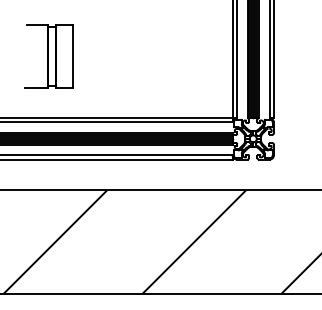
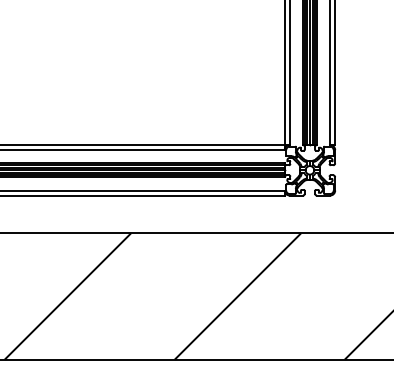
part: (48, 56) -> (59, 69), removed

